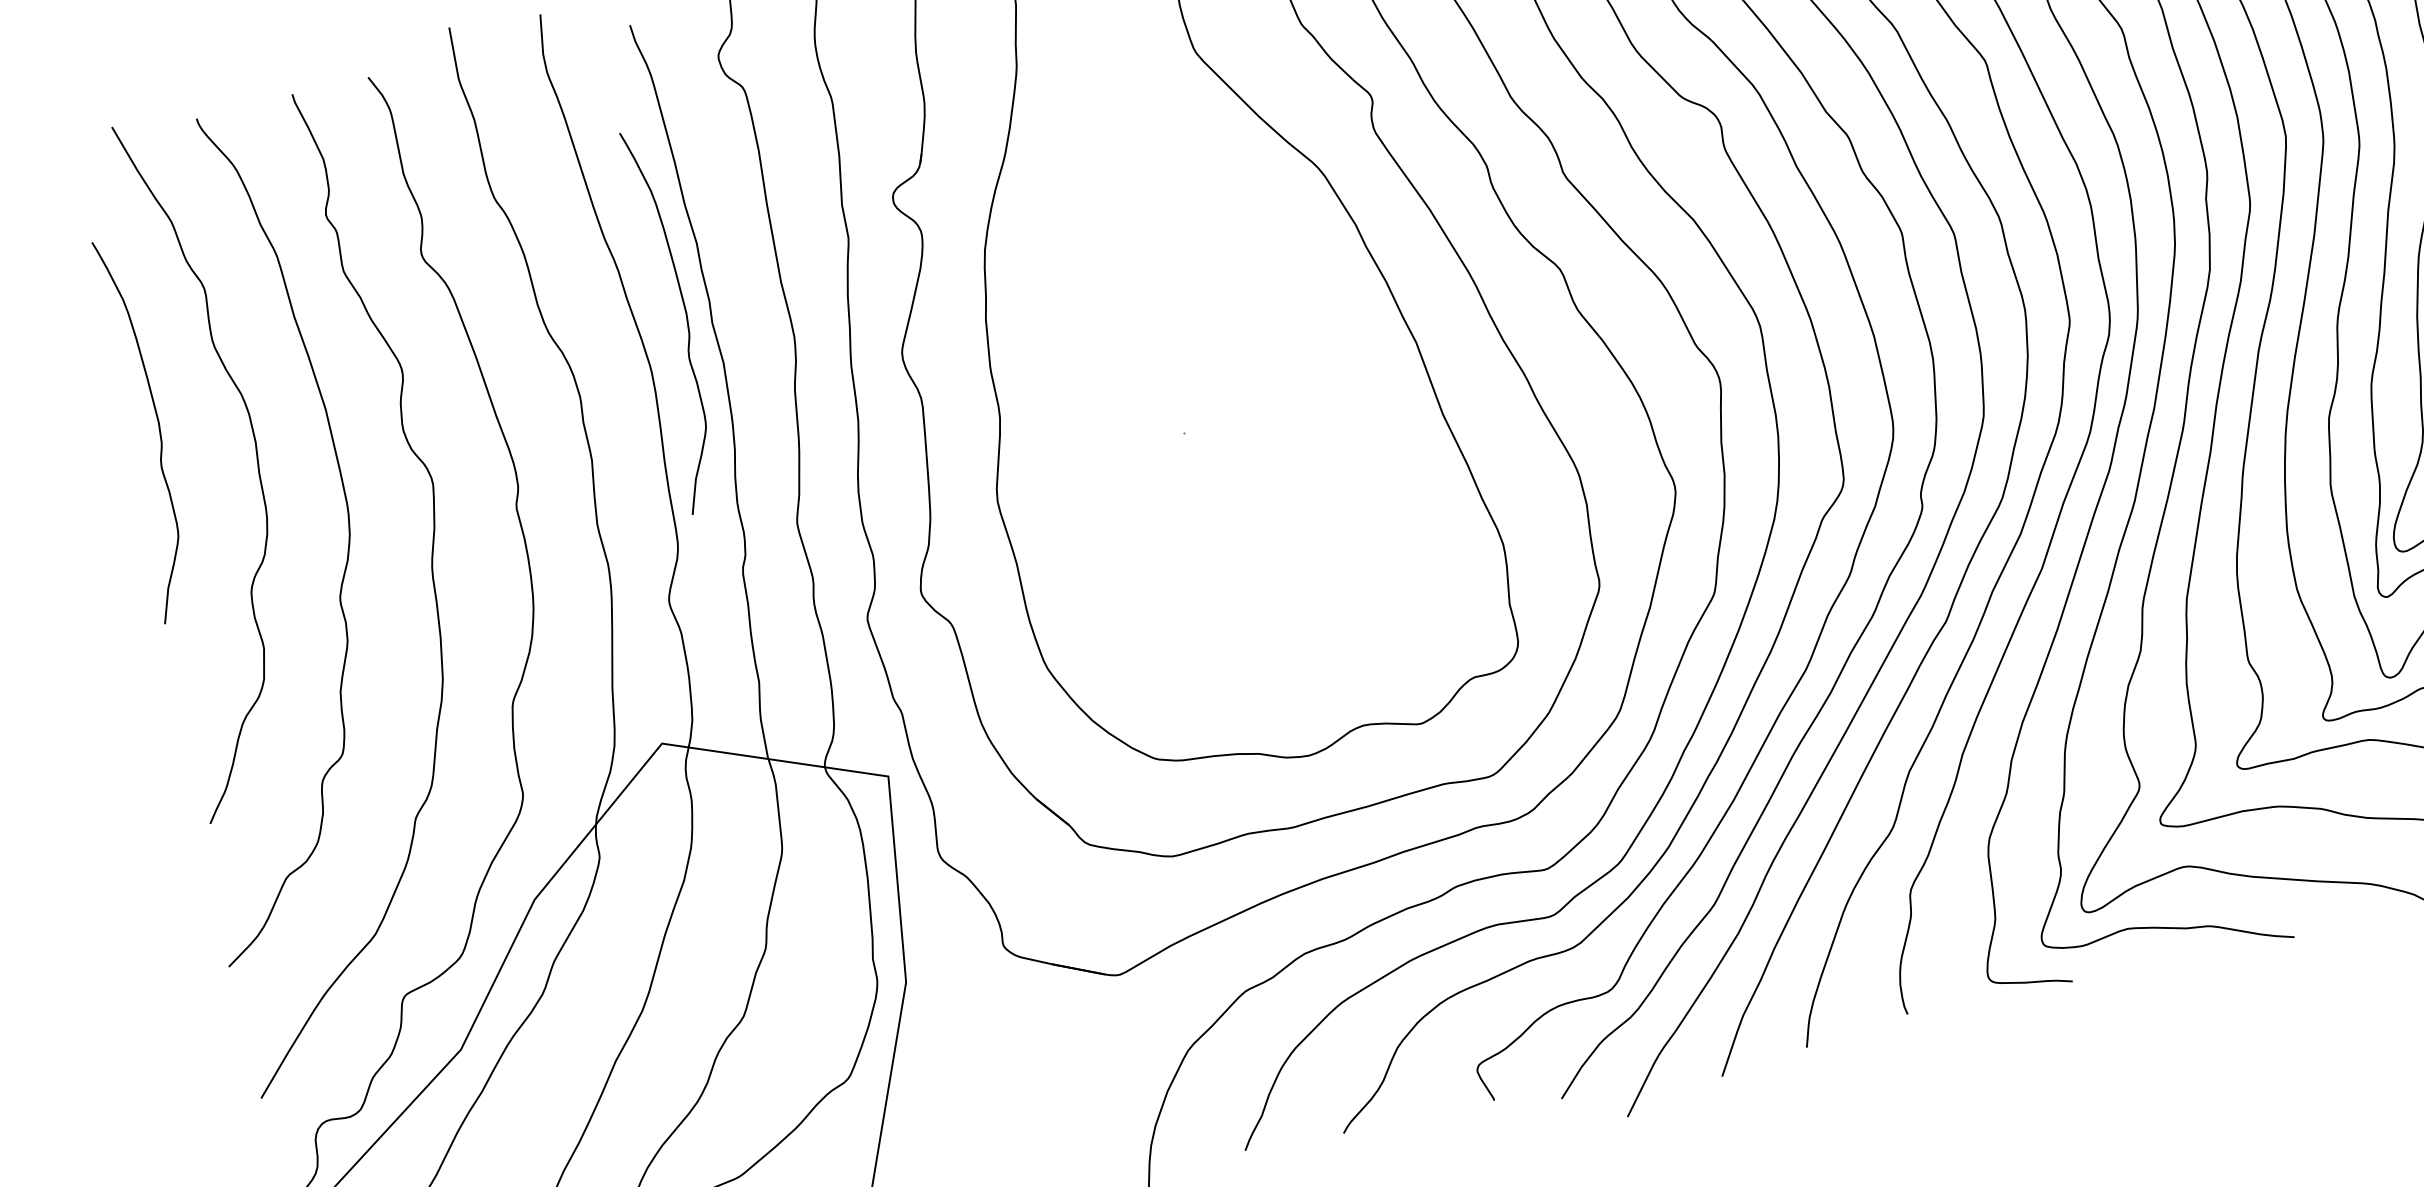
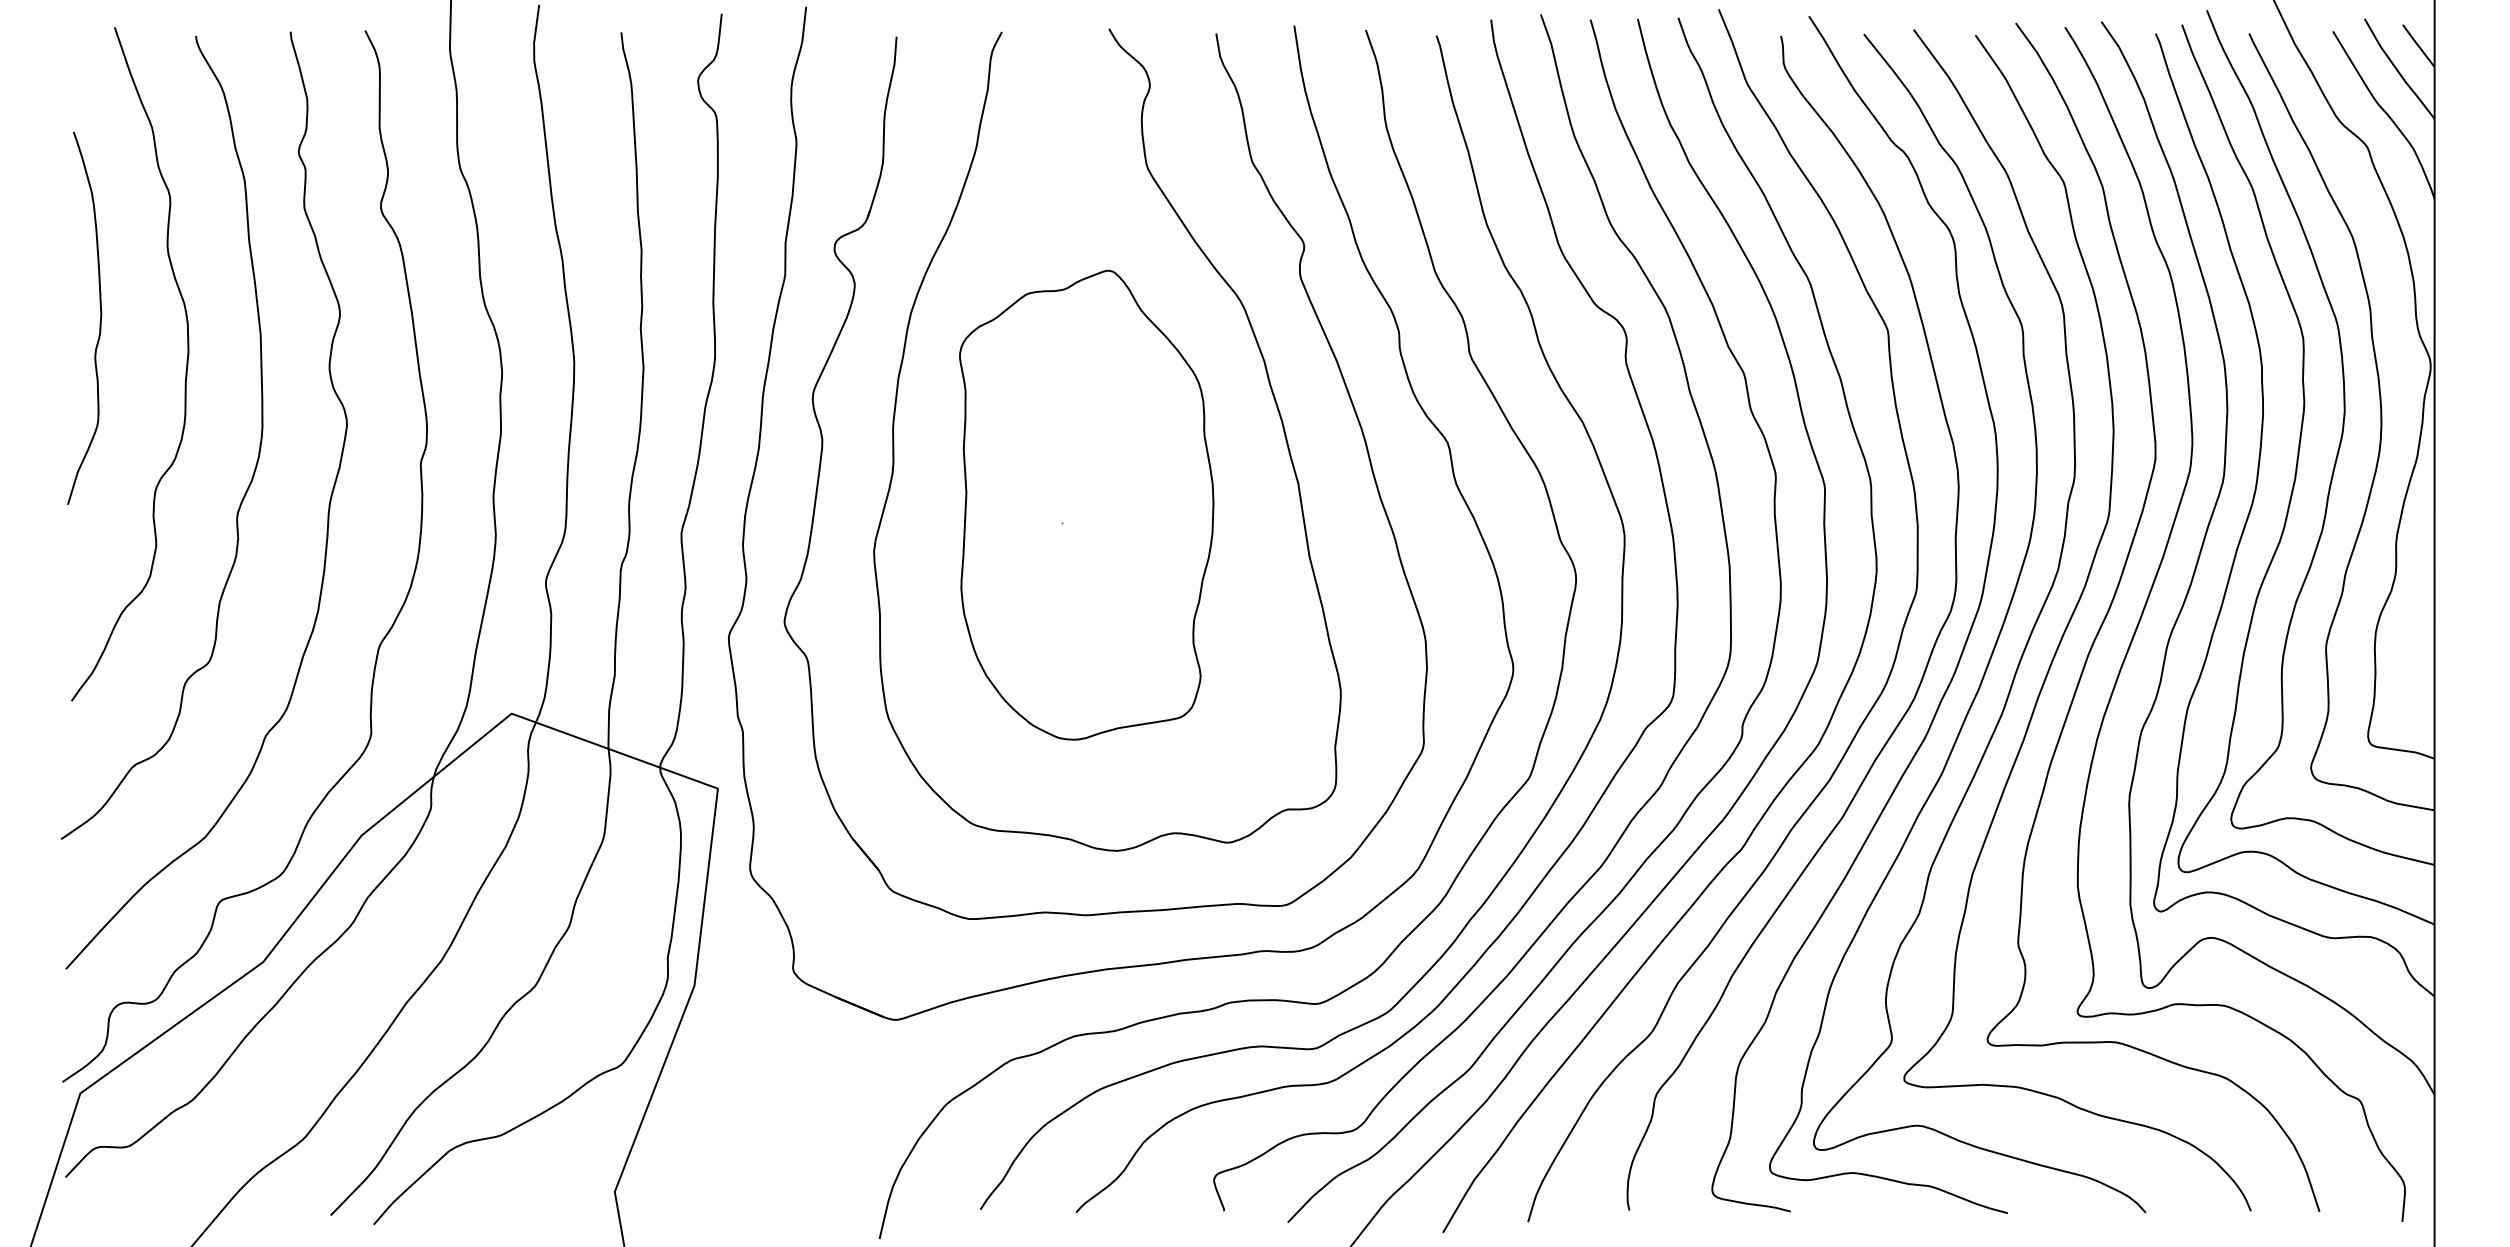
curve: (686, 322) -> (616, 322), removed
part: (1204, 408) -> (1086, 504), added

